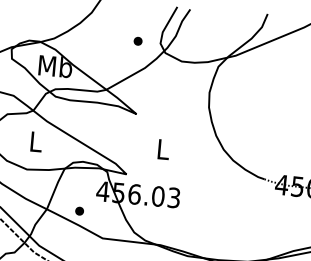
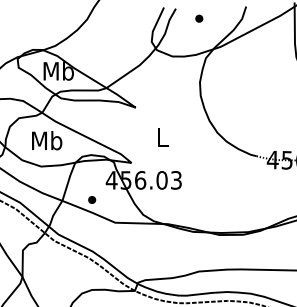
part: (138, 41) -> (199, 18), moved
text: (36, 141) -> (47, 140), L -> Mb

